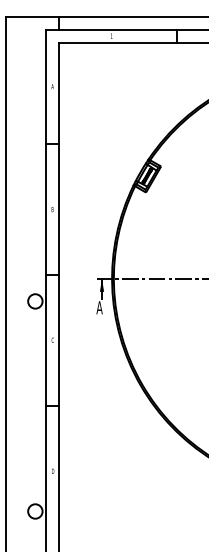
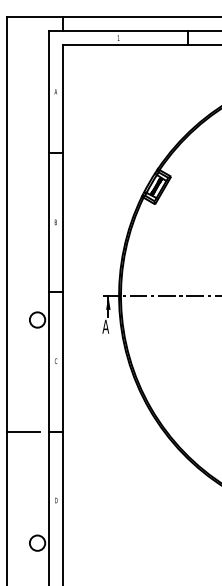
line: (22, 406) -> (23, 431), added

